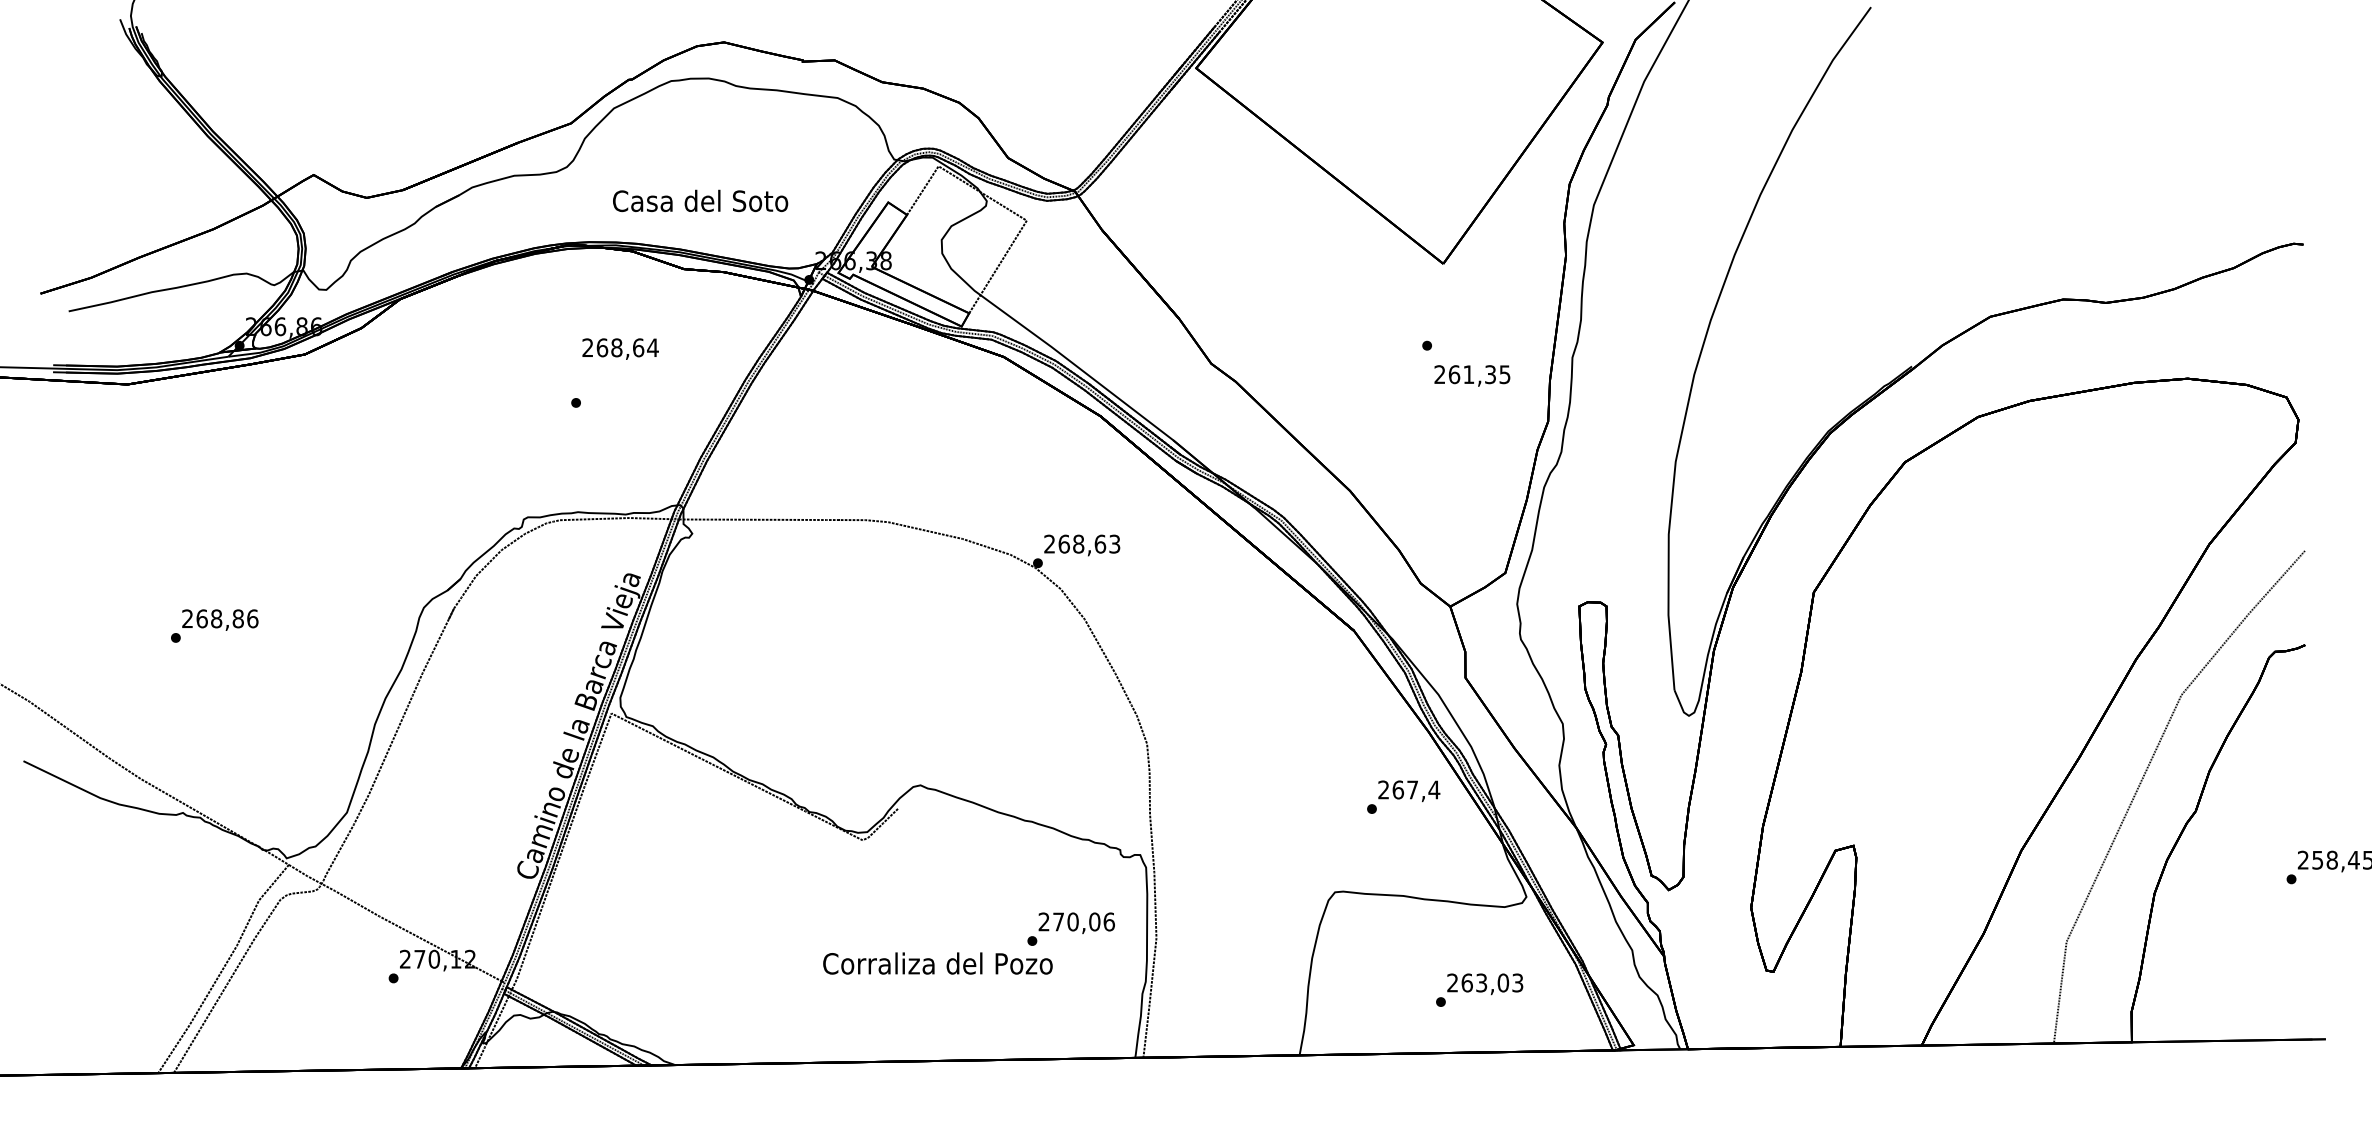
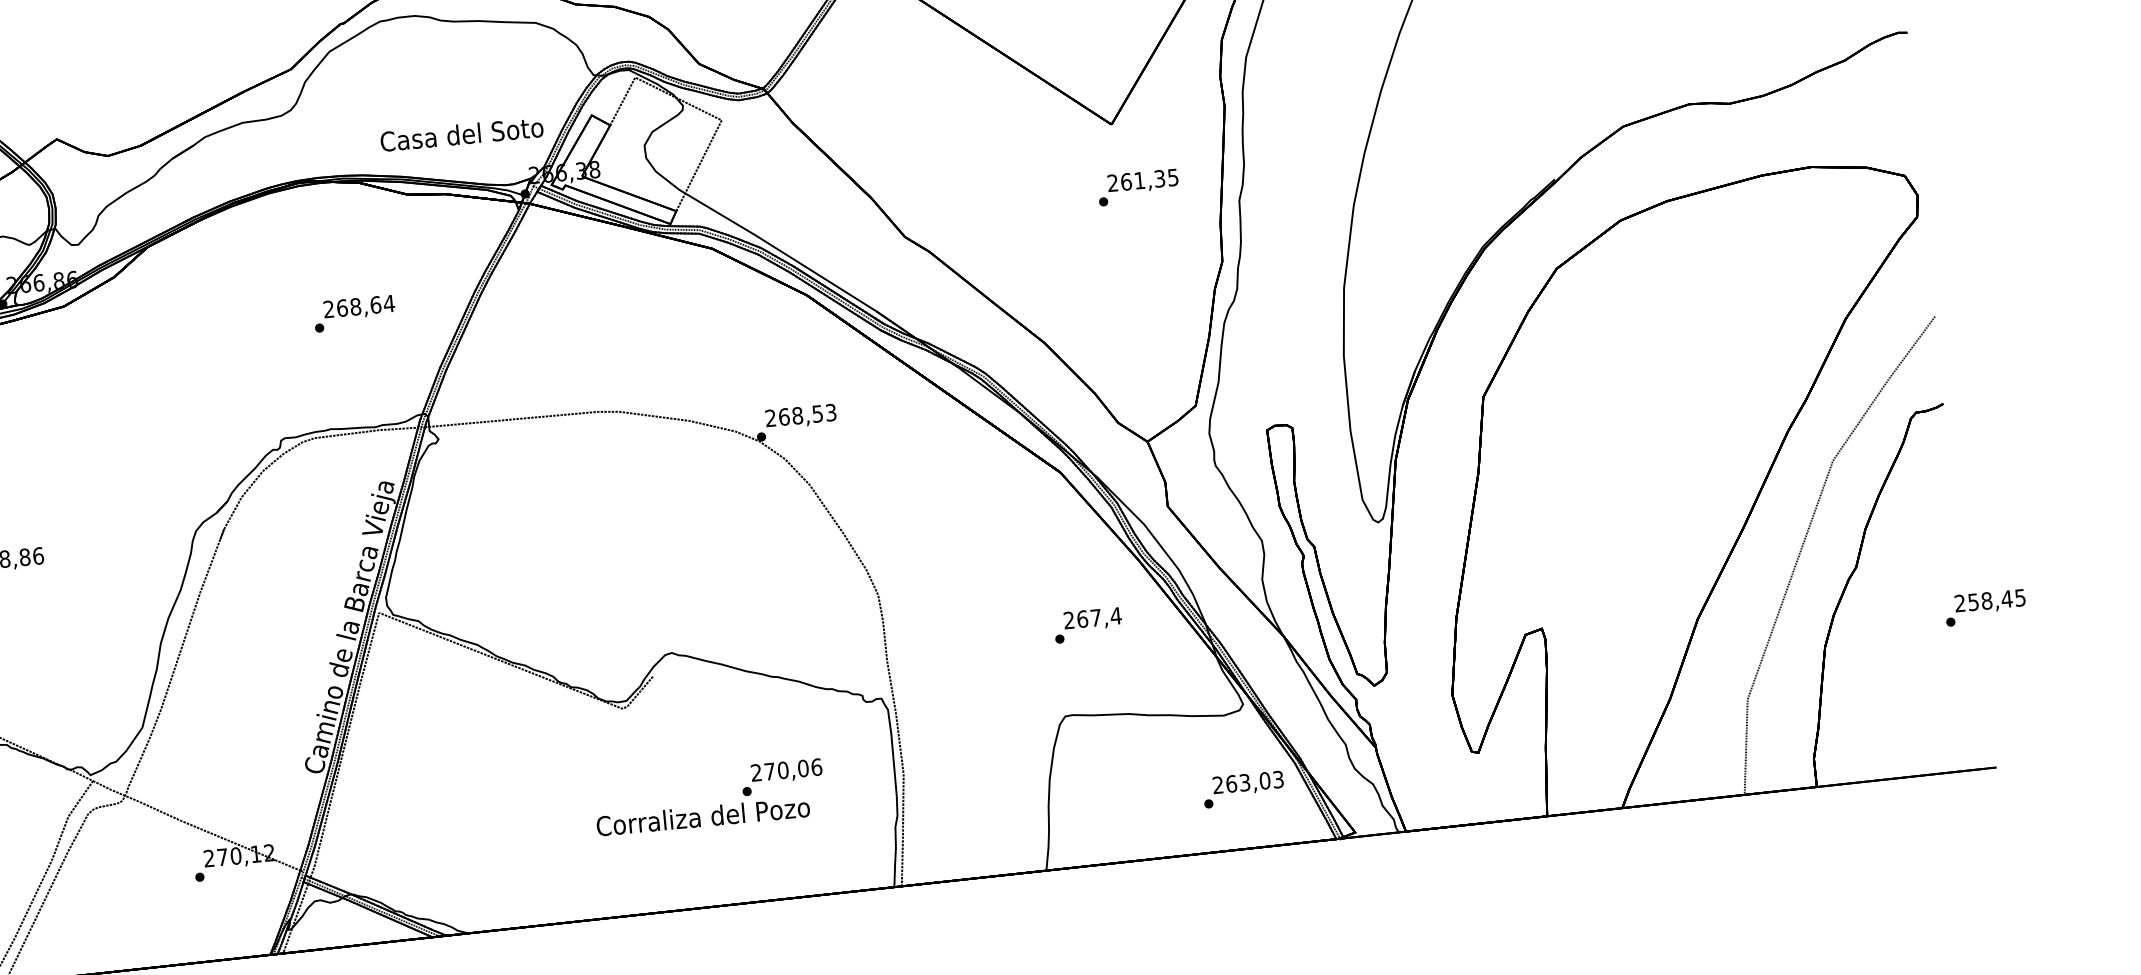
text: (700, 200) -> (461, 134), moved
text: (620, 348) -> (359, 307), moved
text: (1472, 375) -> (1143, 181), moved
text: (1100, 543) -> (817, 413), 268,63 -> 268,53
text: (1403, 796) -> (1088, 624), moved
text: (1070, 928) -> (781, 776), moved
text: (1479, 989) -> (1243, 788), moved

